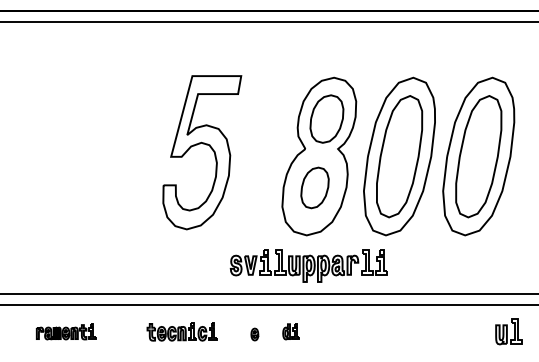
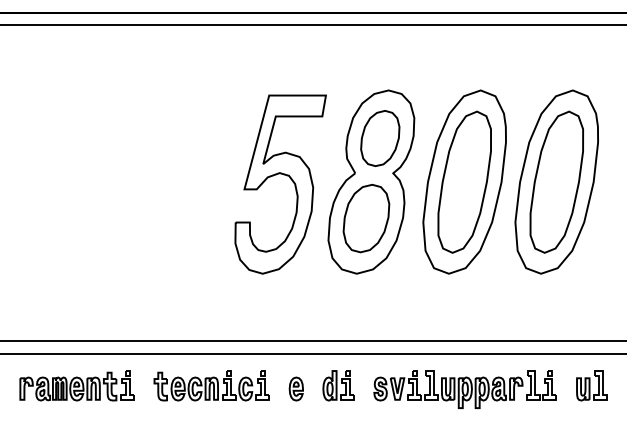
part: (203, 144) -> (282, 175), moved
part: (314, 187) -> (365, 218), size x1.43
part: (308, 265) -> (464, 388), moved
part: (65, 331) -> (76, 385), size x1.67
part: (181, 331) -> (211, 385), size x1.43
part: (290, 331) -> (337, 385), size x1.67
part: (254, 334) -> (296, 388), size x1.67

